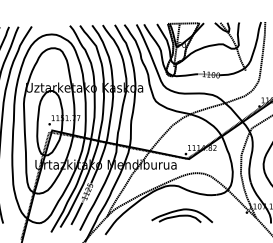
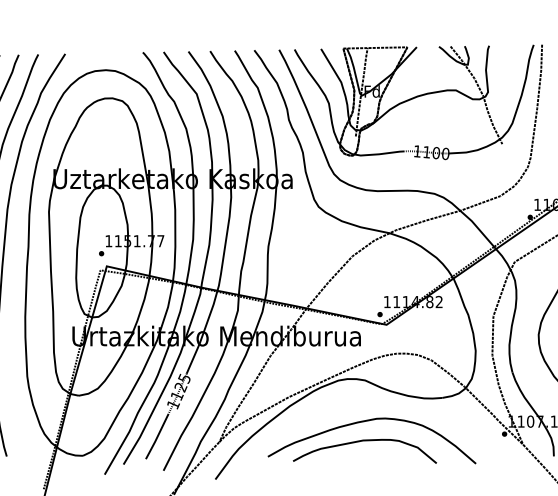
part: (182, 215) -> (372, 440), size x1.67

